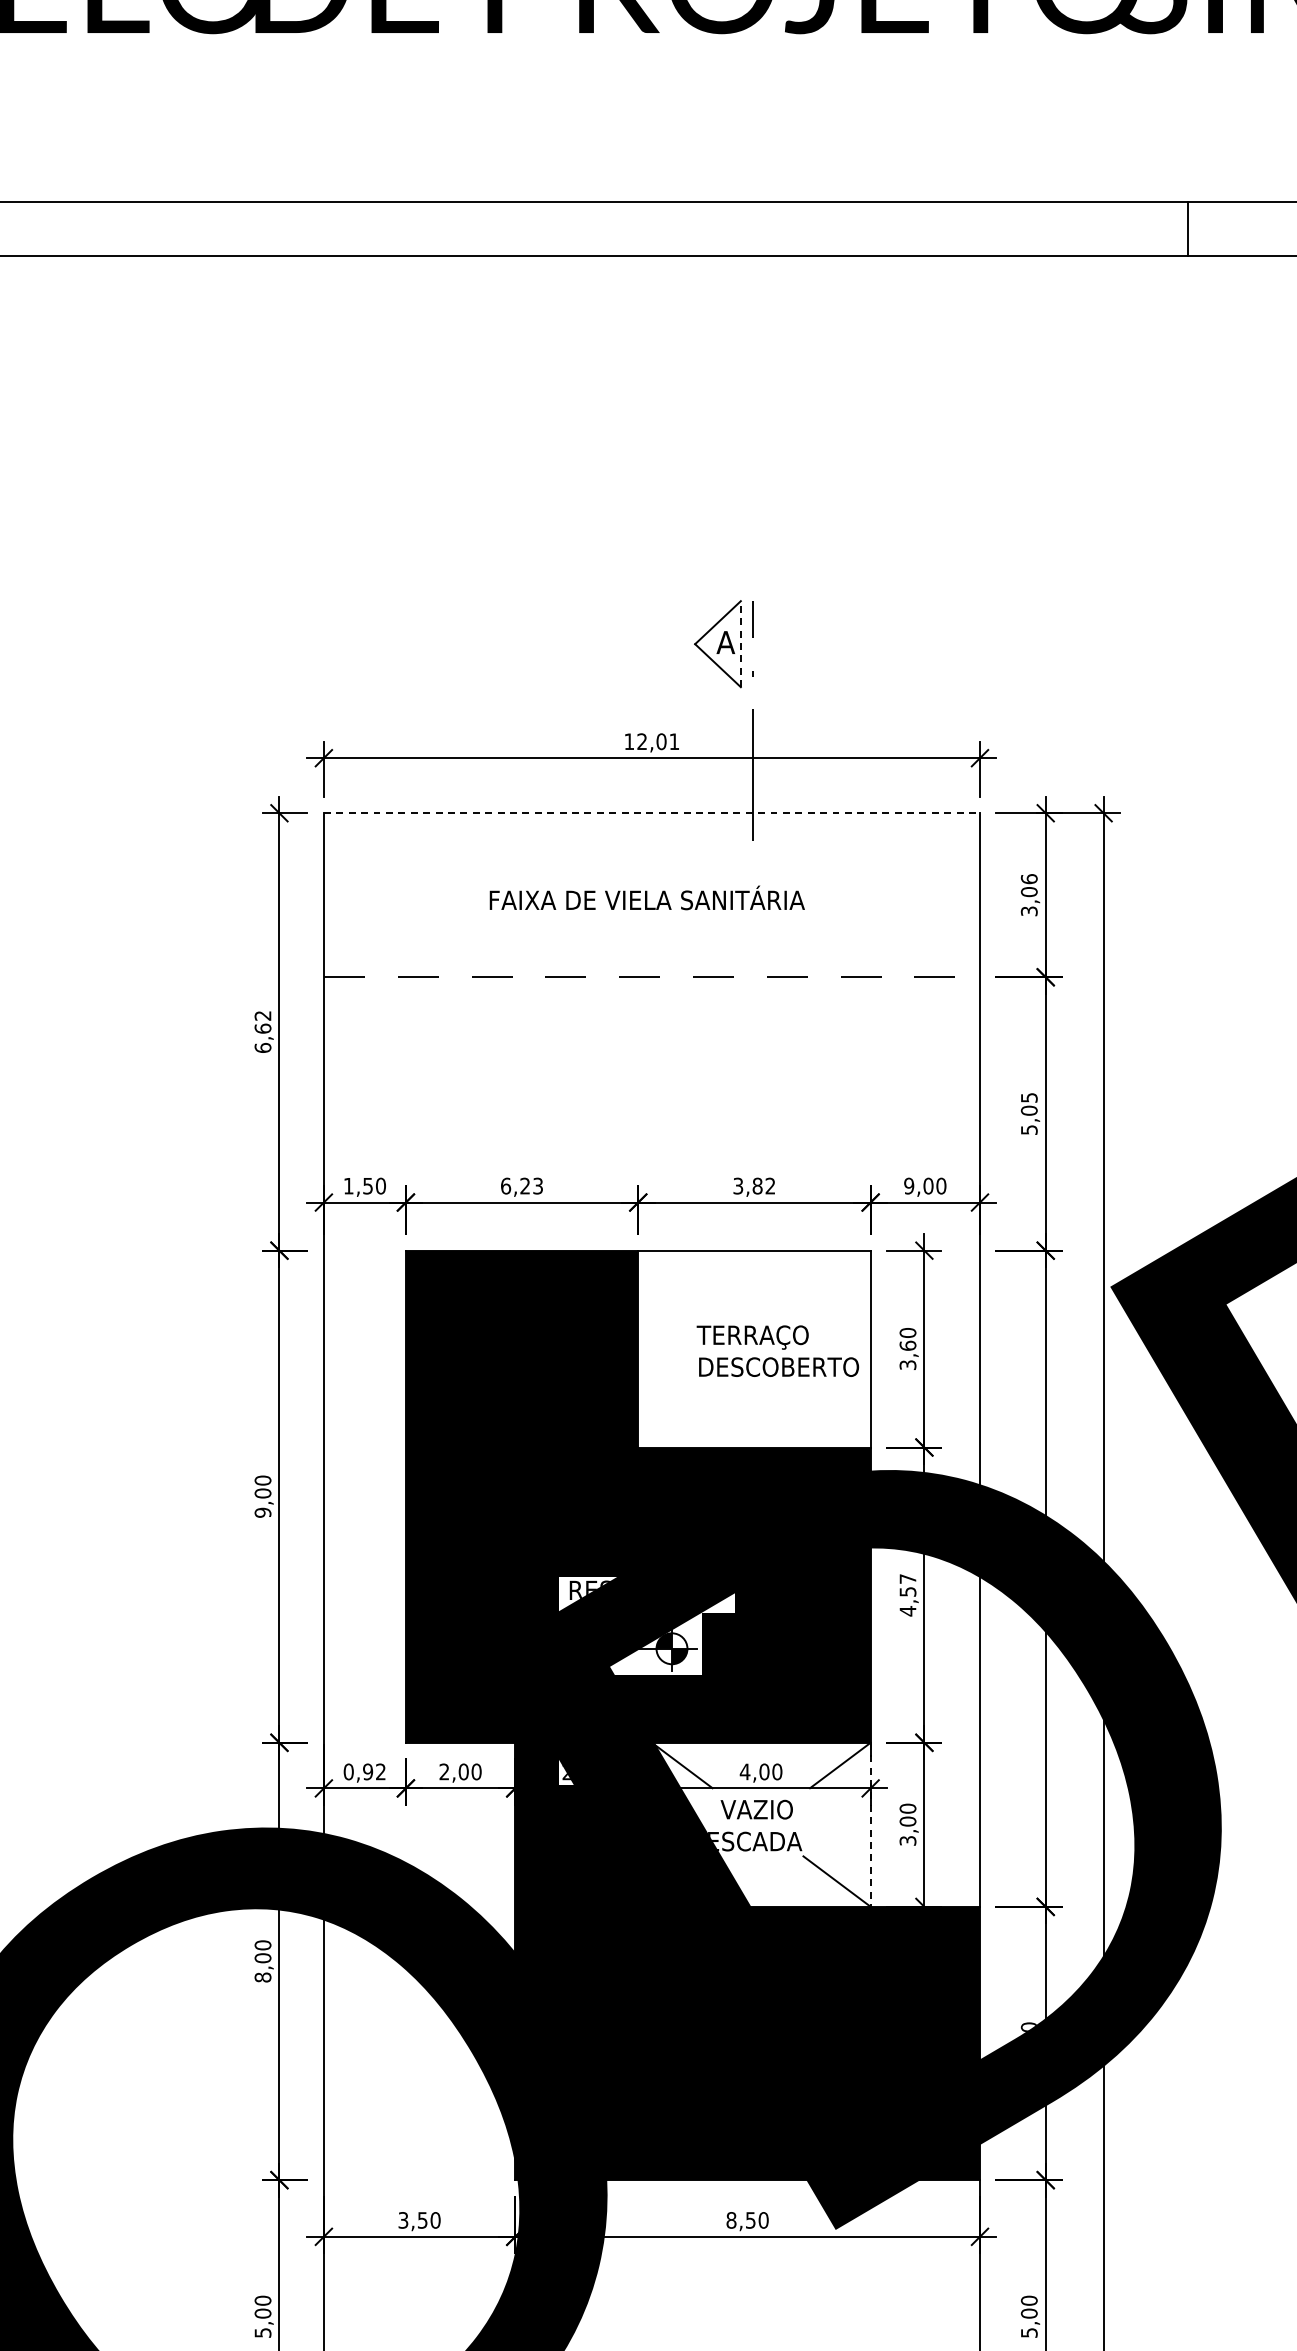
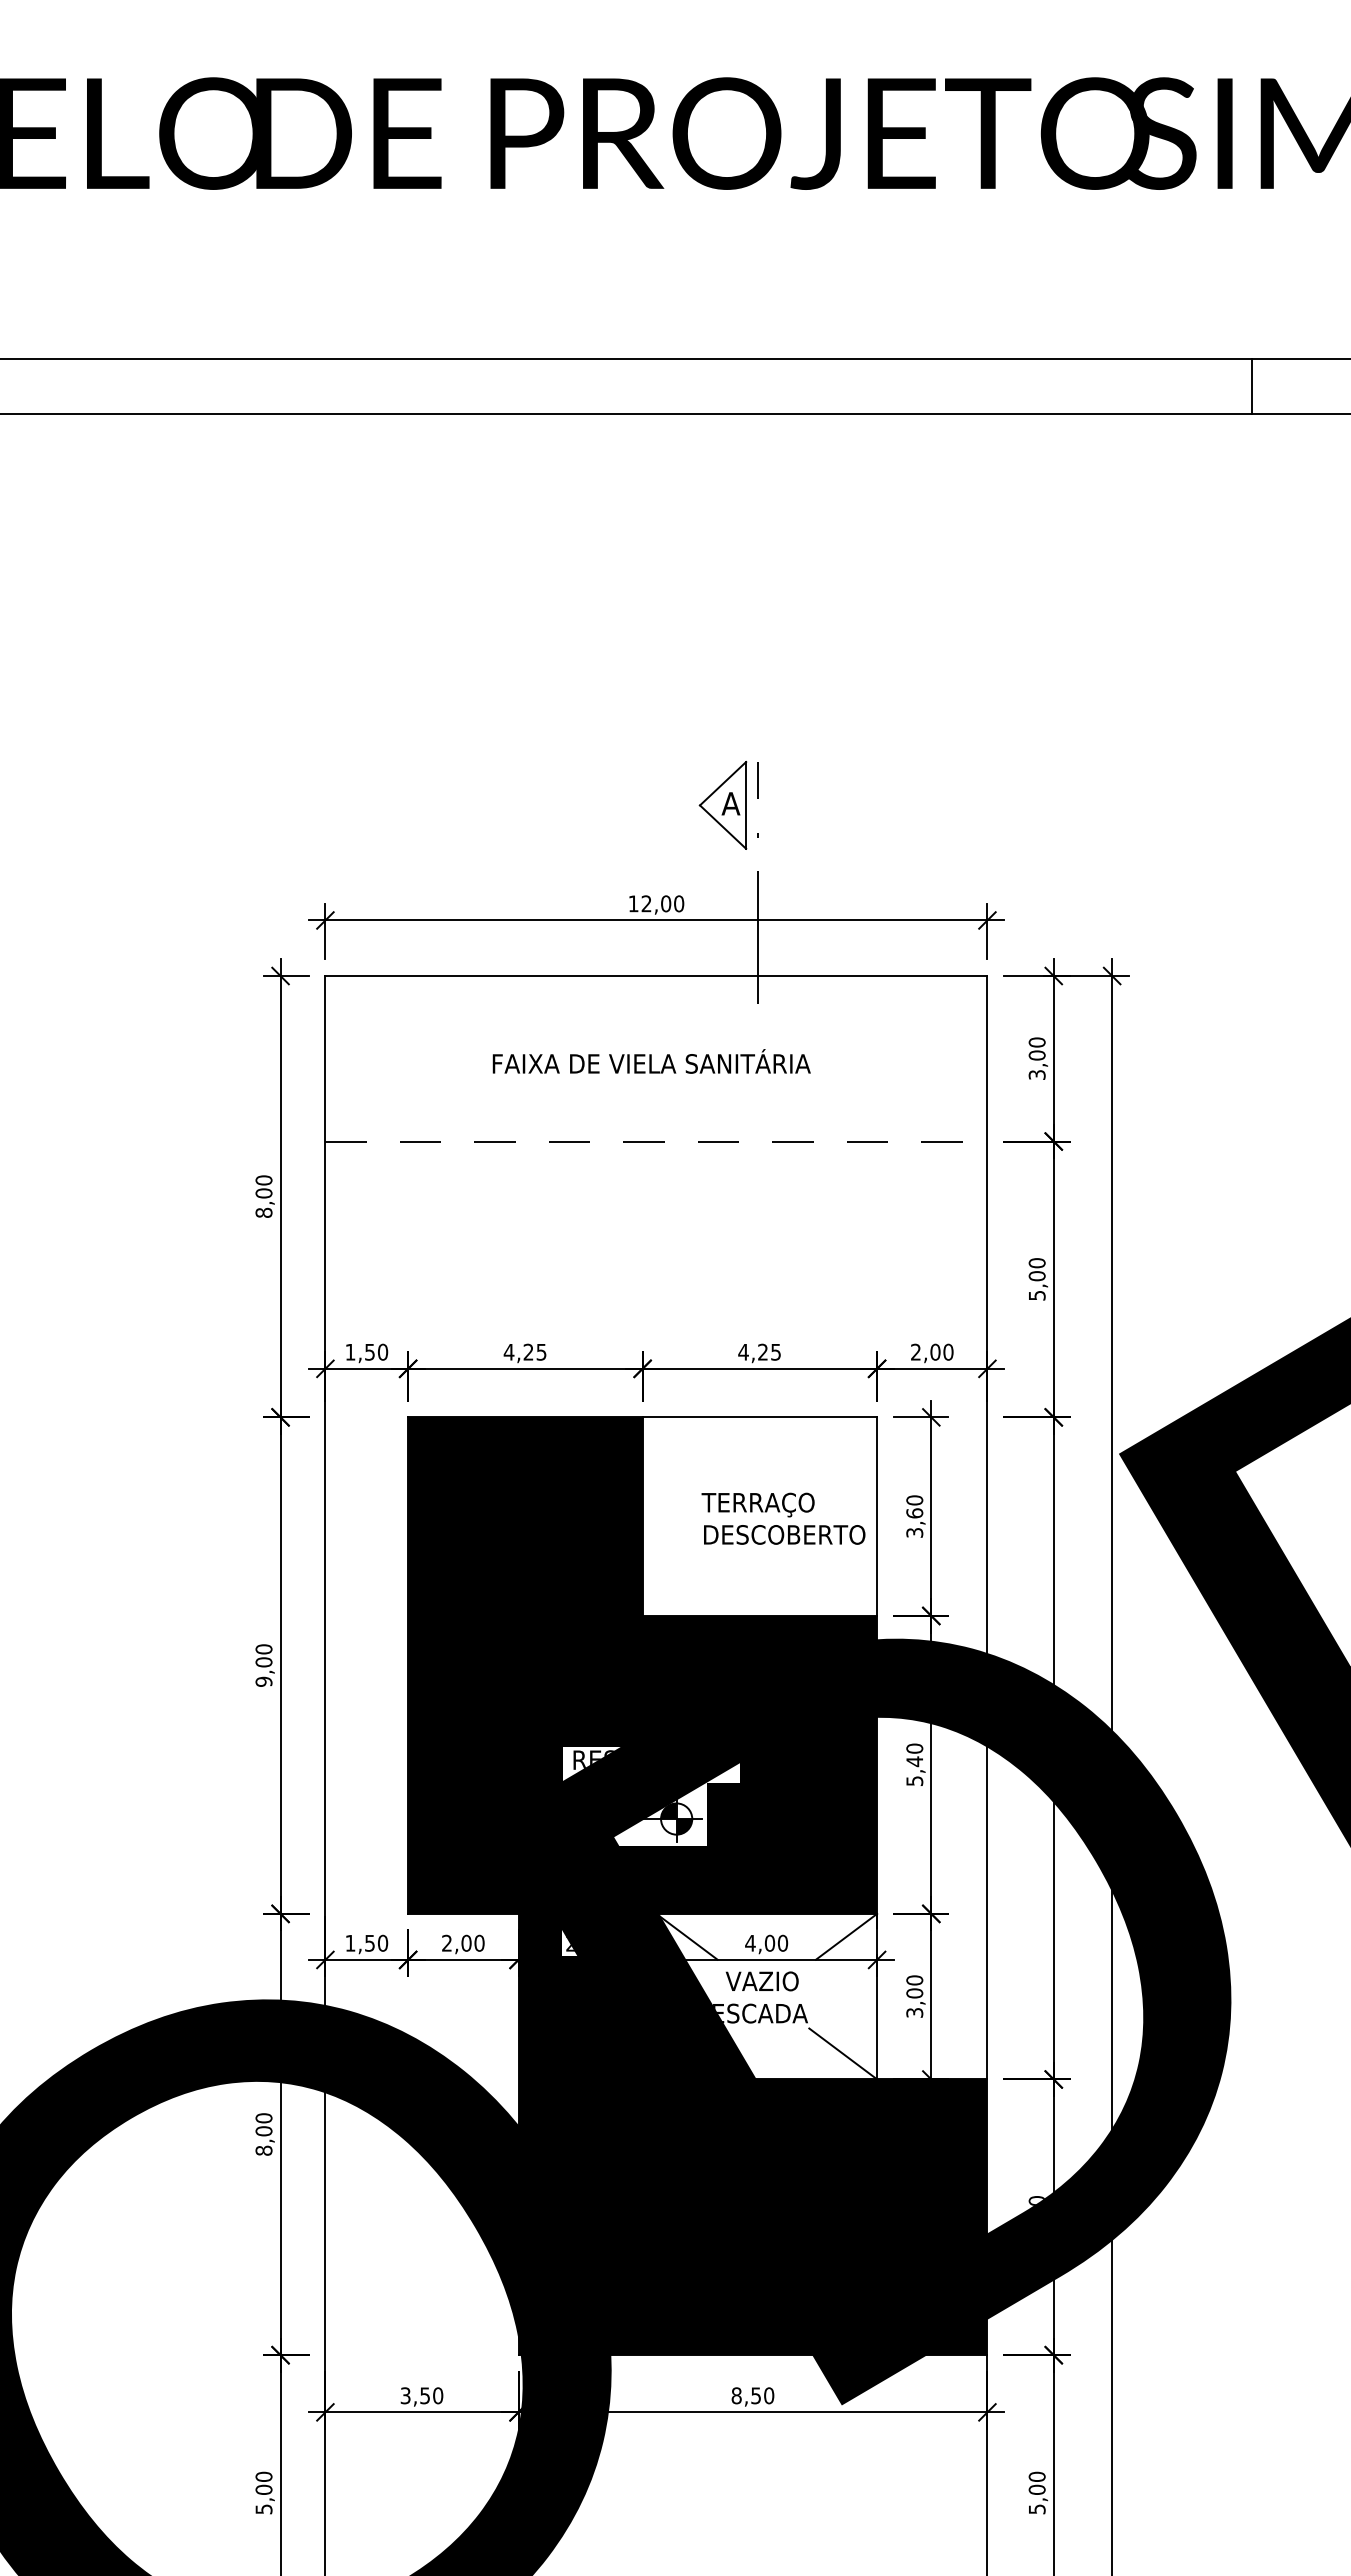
line: (1188, 228) -> (1252, 386), moved
line: (741, 643) -> (746, 804), dashed -> solid
text: (674, 741) -> (679, 903), 12,01 -> 12,00
line: (652, 813) -> (656, 976), dashed -> solid
text: (1028, 879) -> (1036, 1042), 3,06 -> 3,00
text: (262, 1031) -> (263, 1196), 6,62 -> 8,00
text: (1028, 1098) -> (1036, 1263), 5,05 -> 5,00
text: (521, 1185) -> (524, 1351), 6,23 -> 4,25
text: (754, 1185) -> (759, 1351), 3,82 -> 4,25
text: (908, 1185) -> (915, 1351), 9,00 -> 2,00
text: (907, 1594) -> (914, 1764), 4,57 -> 5,40
text: (364, 1771) -> (366, 1942), 0,92 -> 1,50
line: (871, 1824) -> (877, 1996), dashed -> solid

